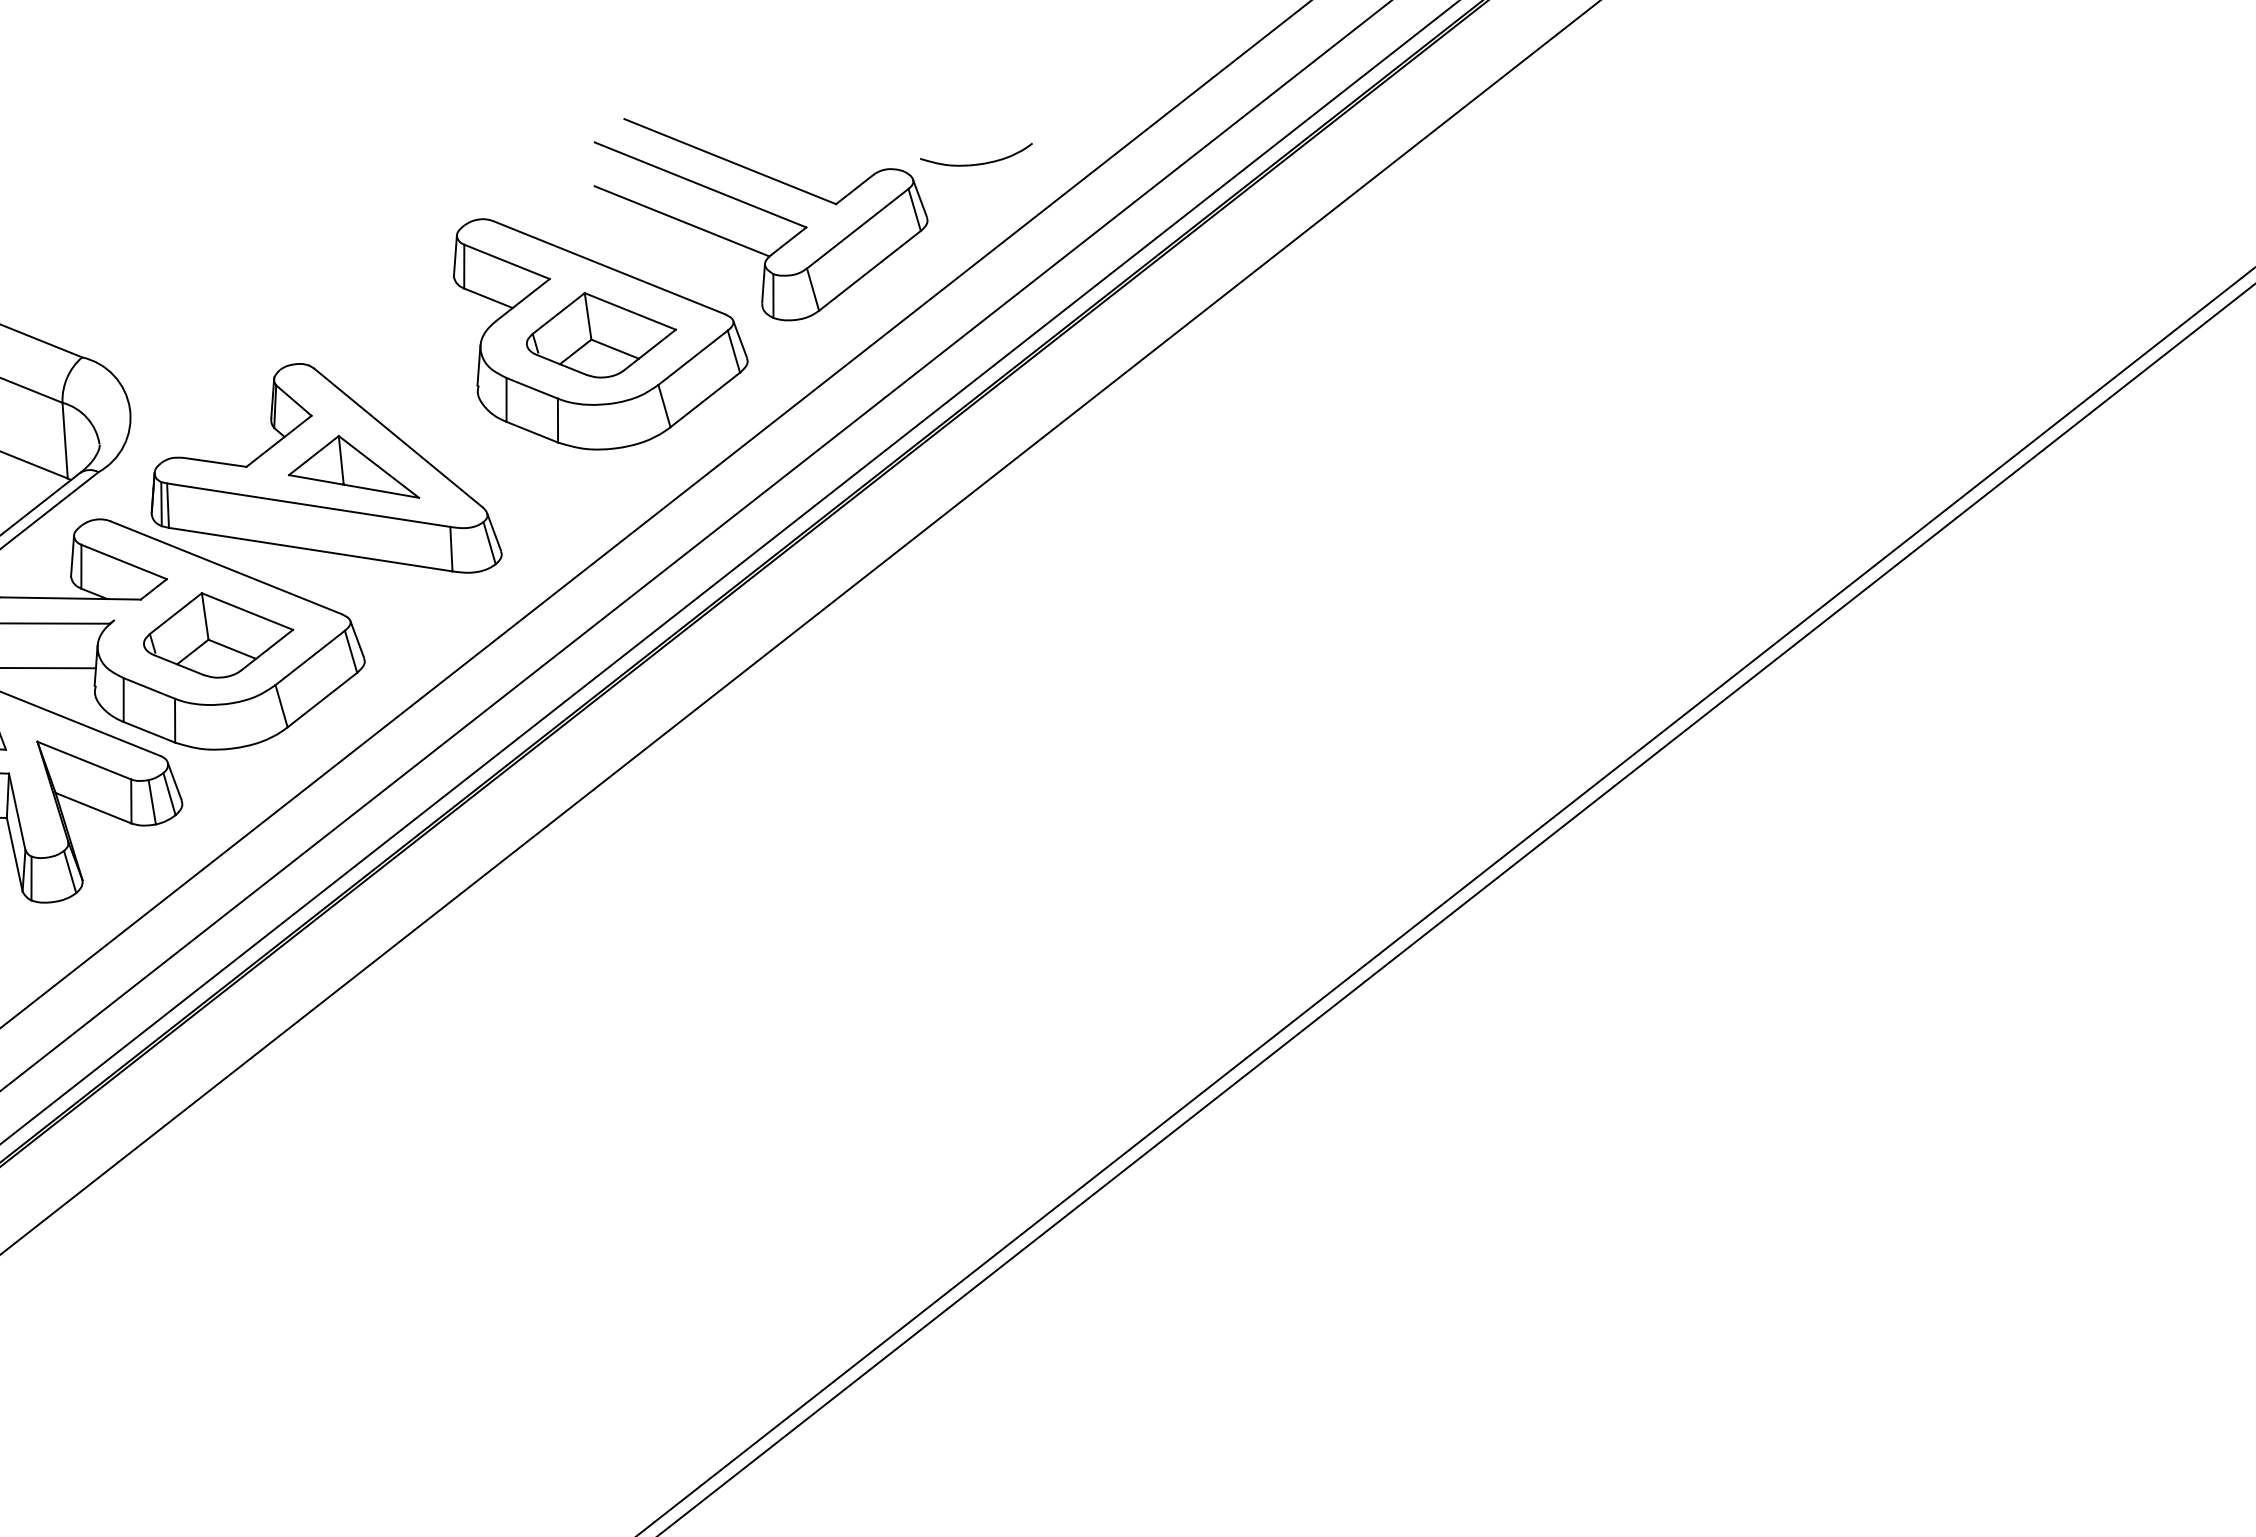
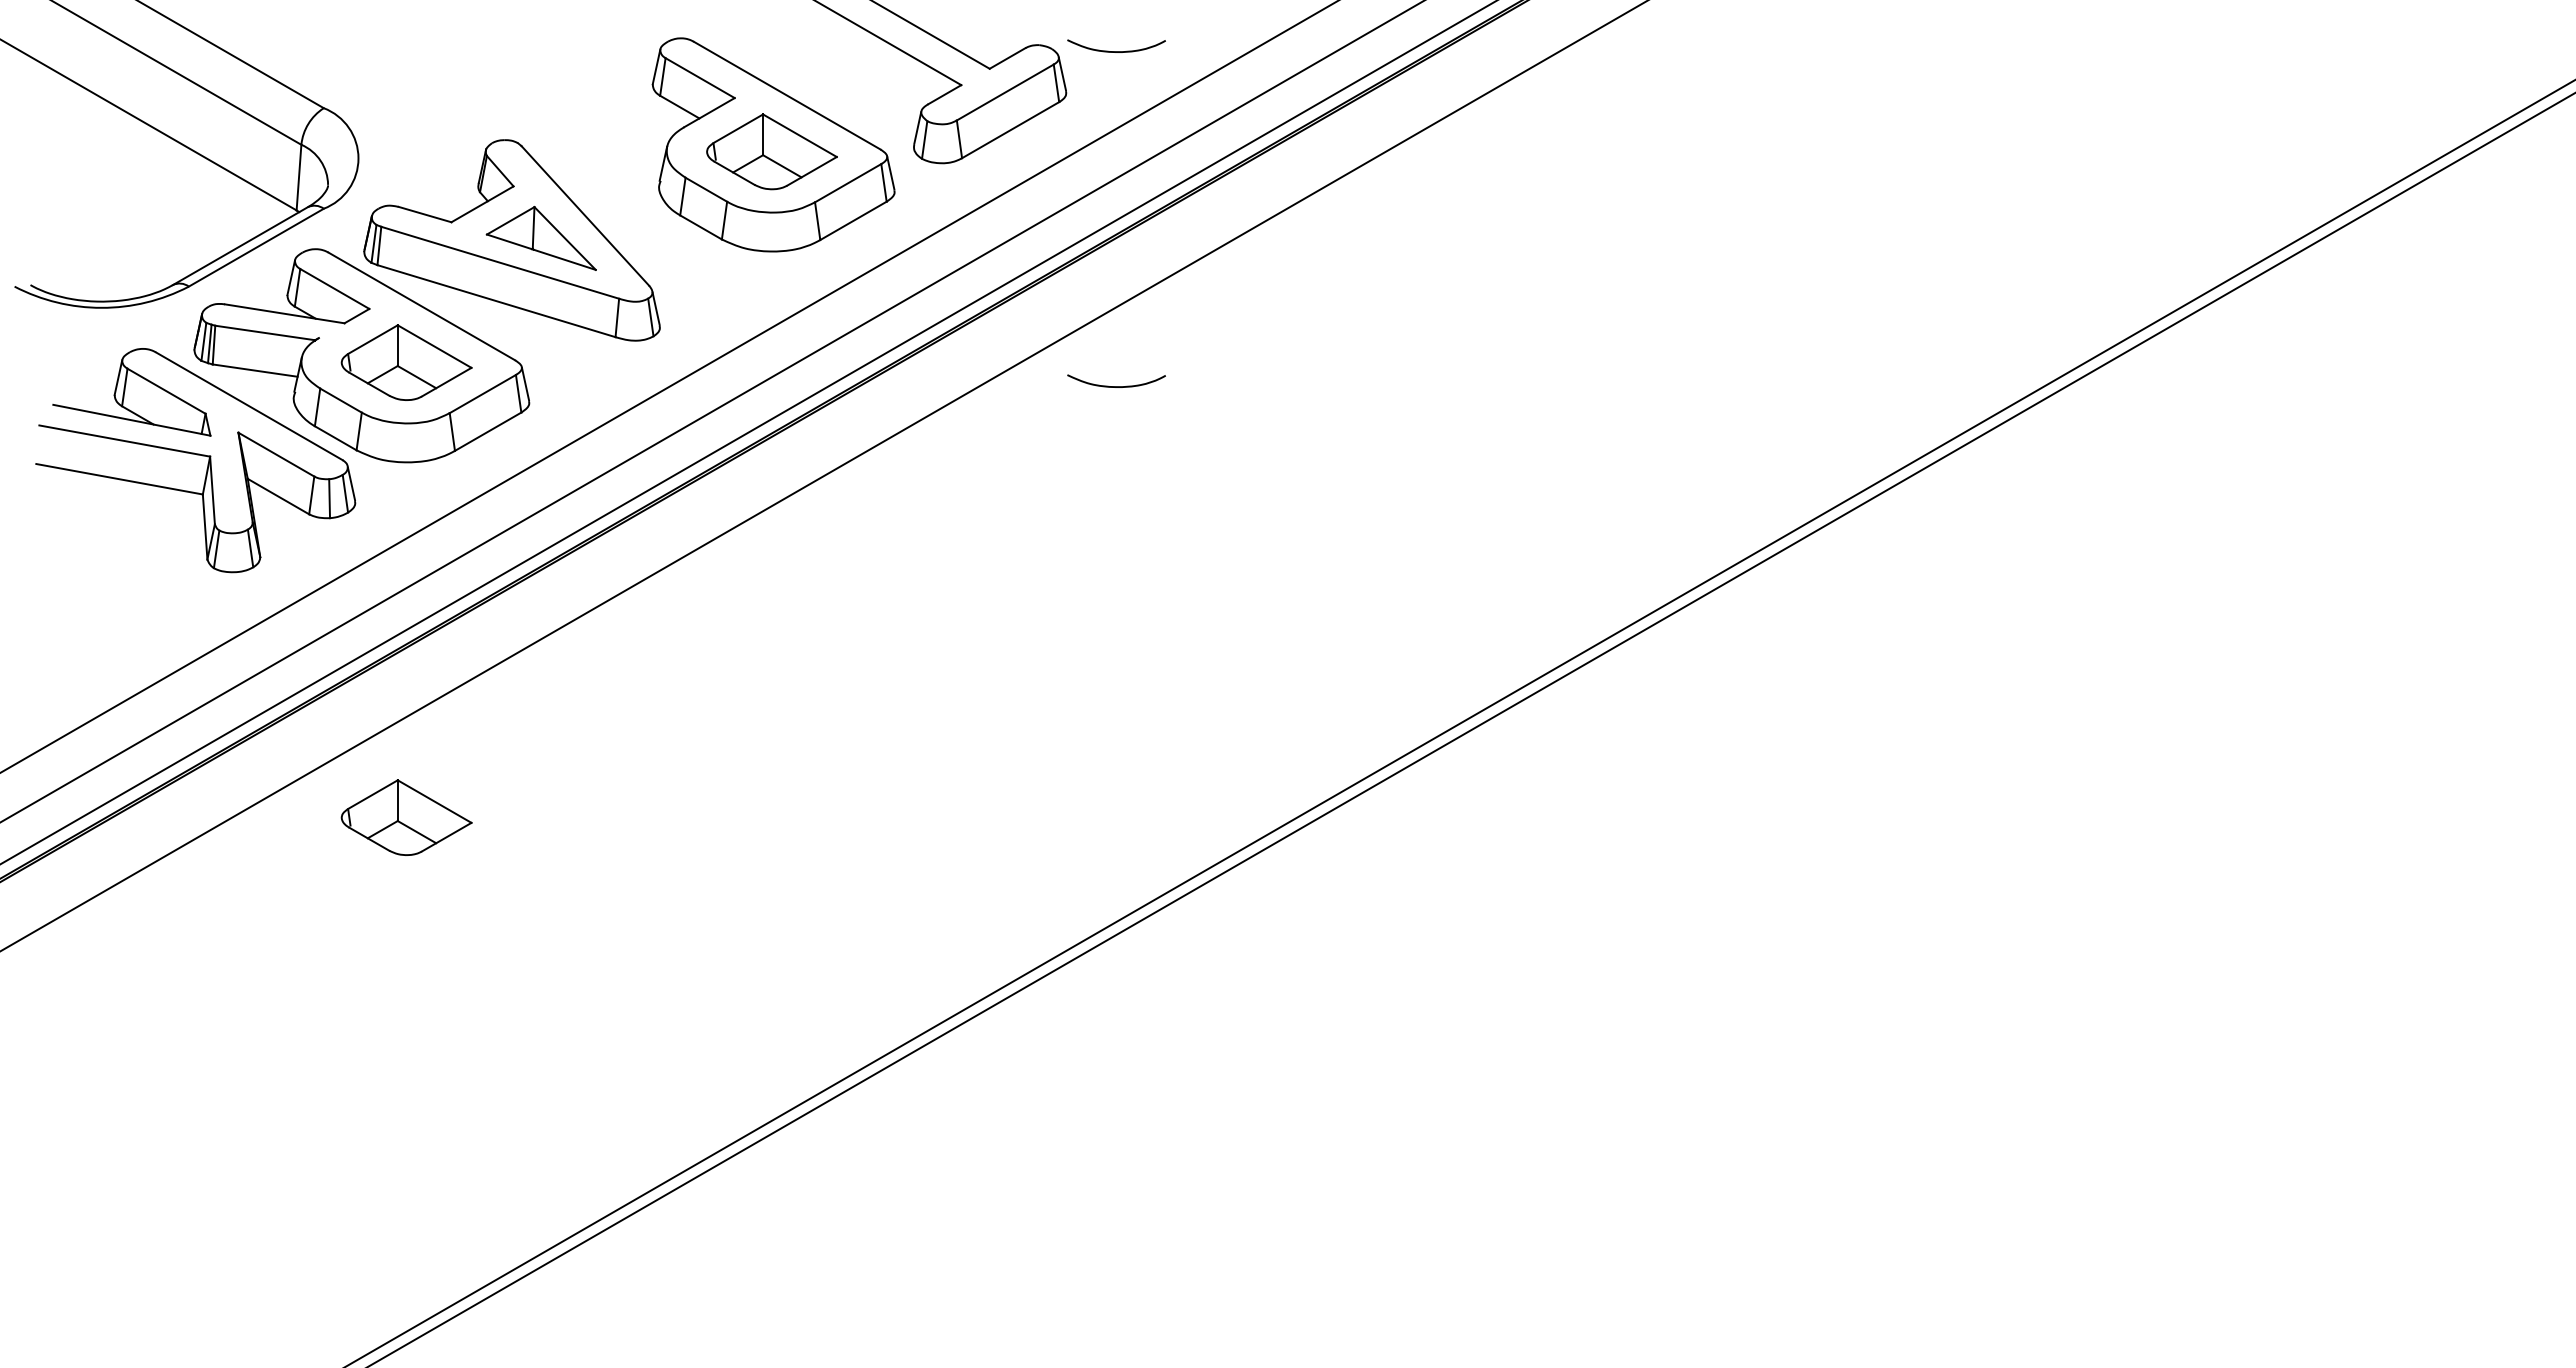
line: (682, 221) -> (855, 64), removed
curve: (1032, 546) -> (1116, 386), added
part: (291, 1153) -> (406, 817), added

